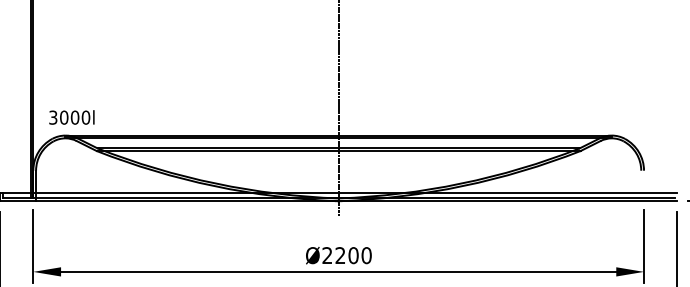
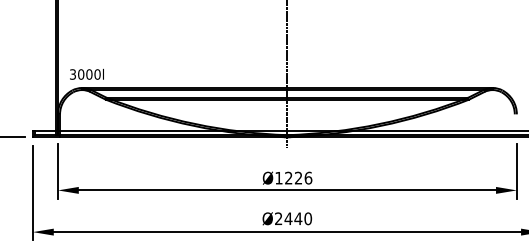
text: (346, 254) -> (293, 177), Ø2200 -> Ø1226

